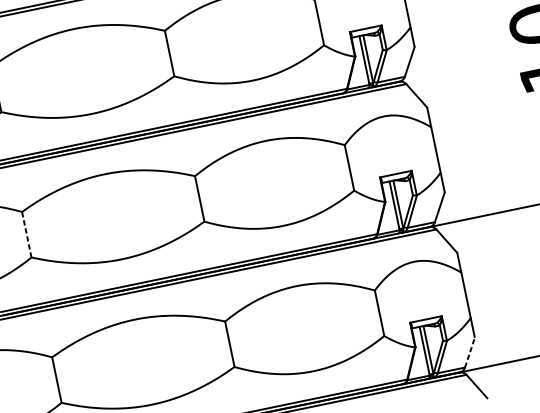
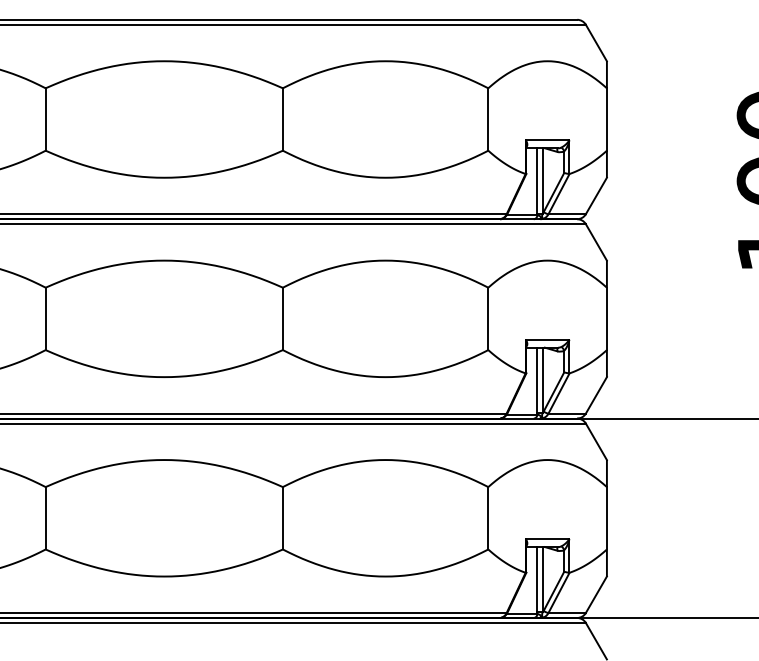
line: (26, 234) -> (45, 318), dashed -> solid
line: (469, 352) -> (596, 594), dashed -> solid

